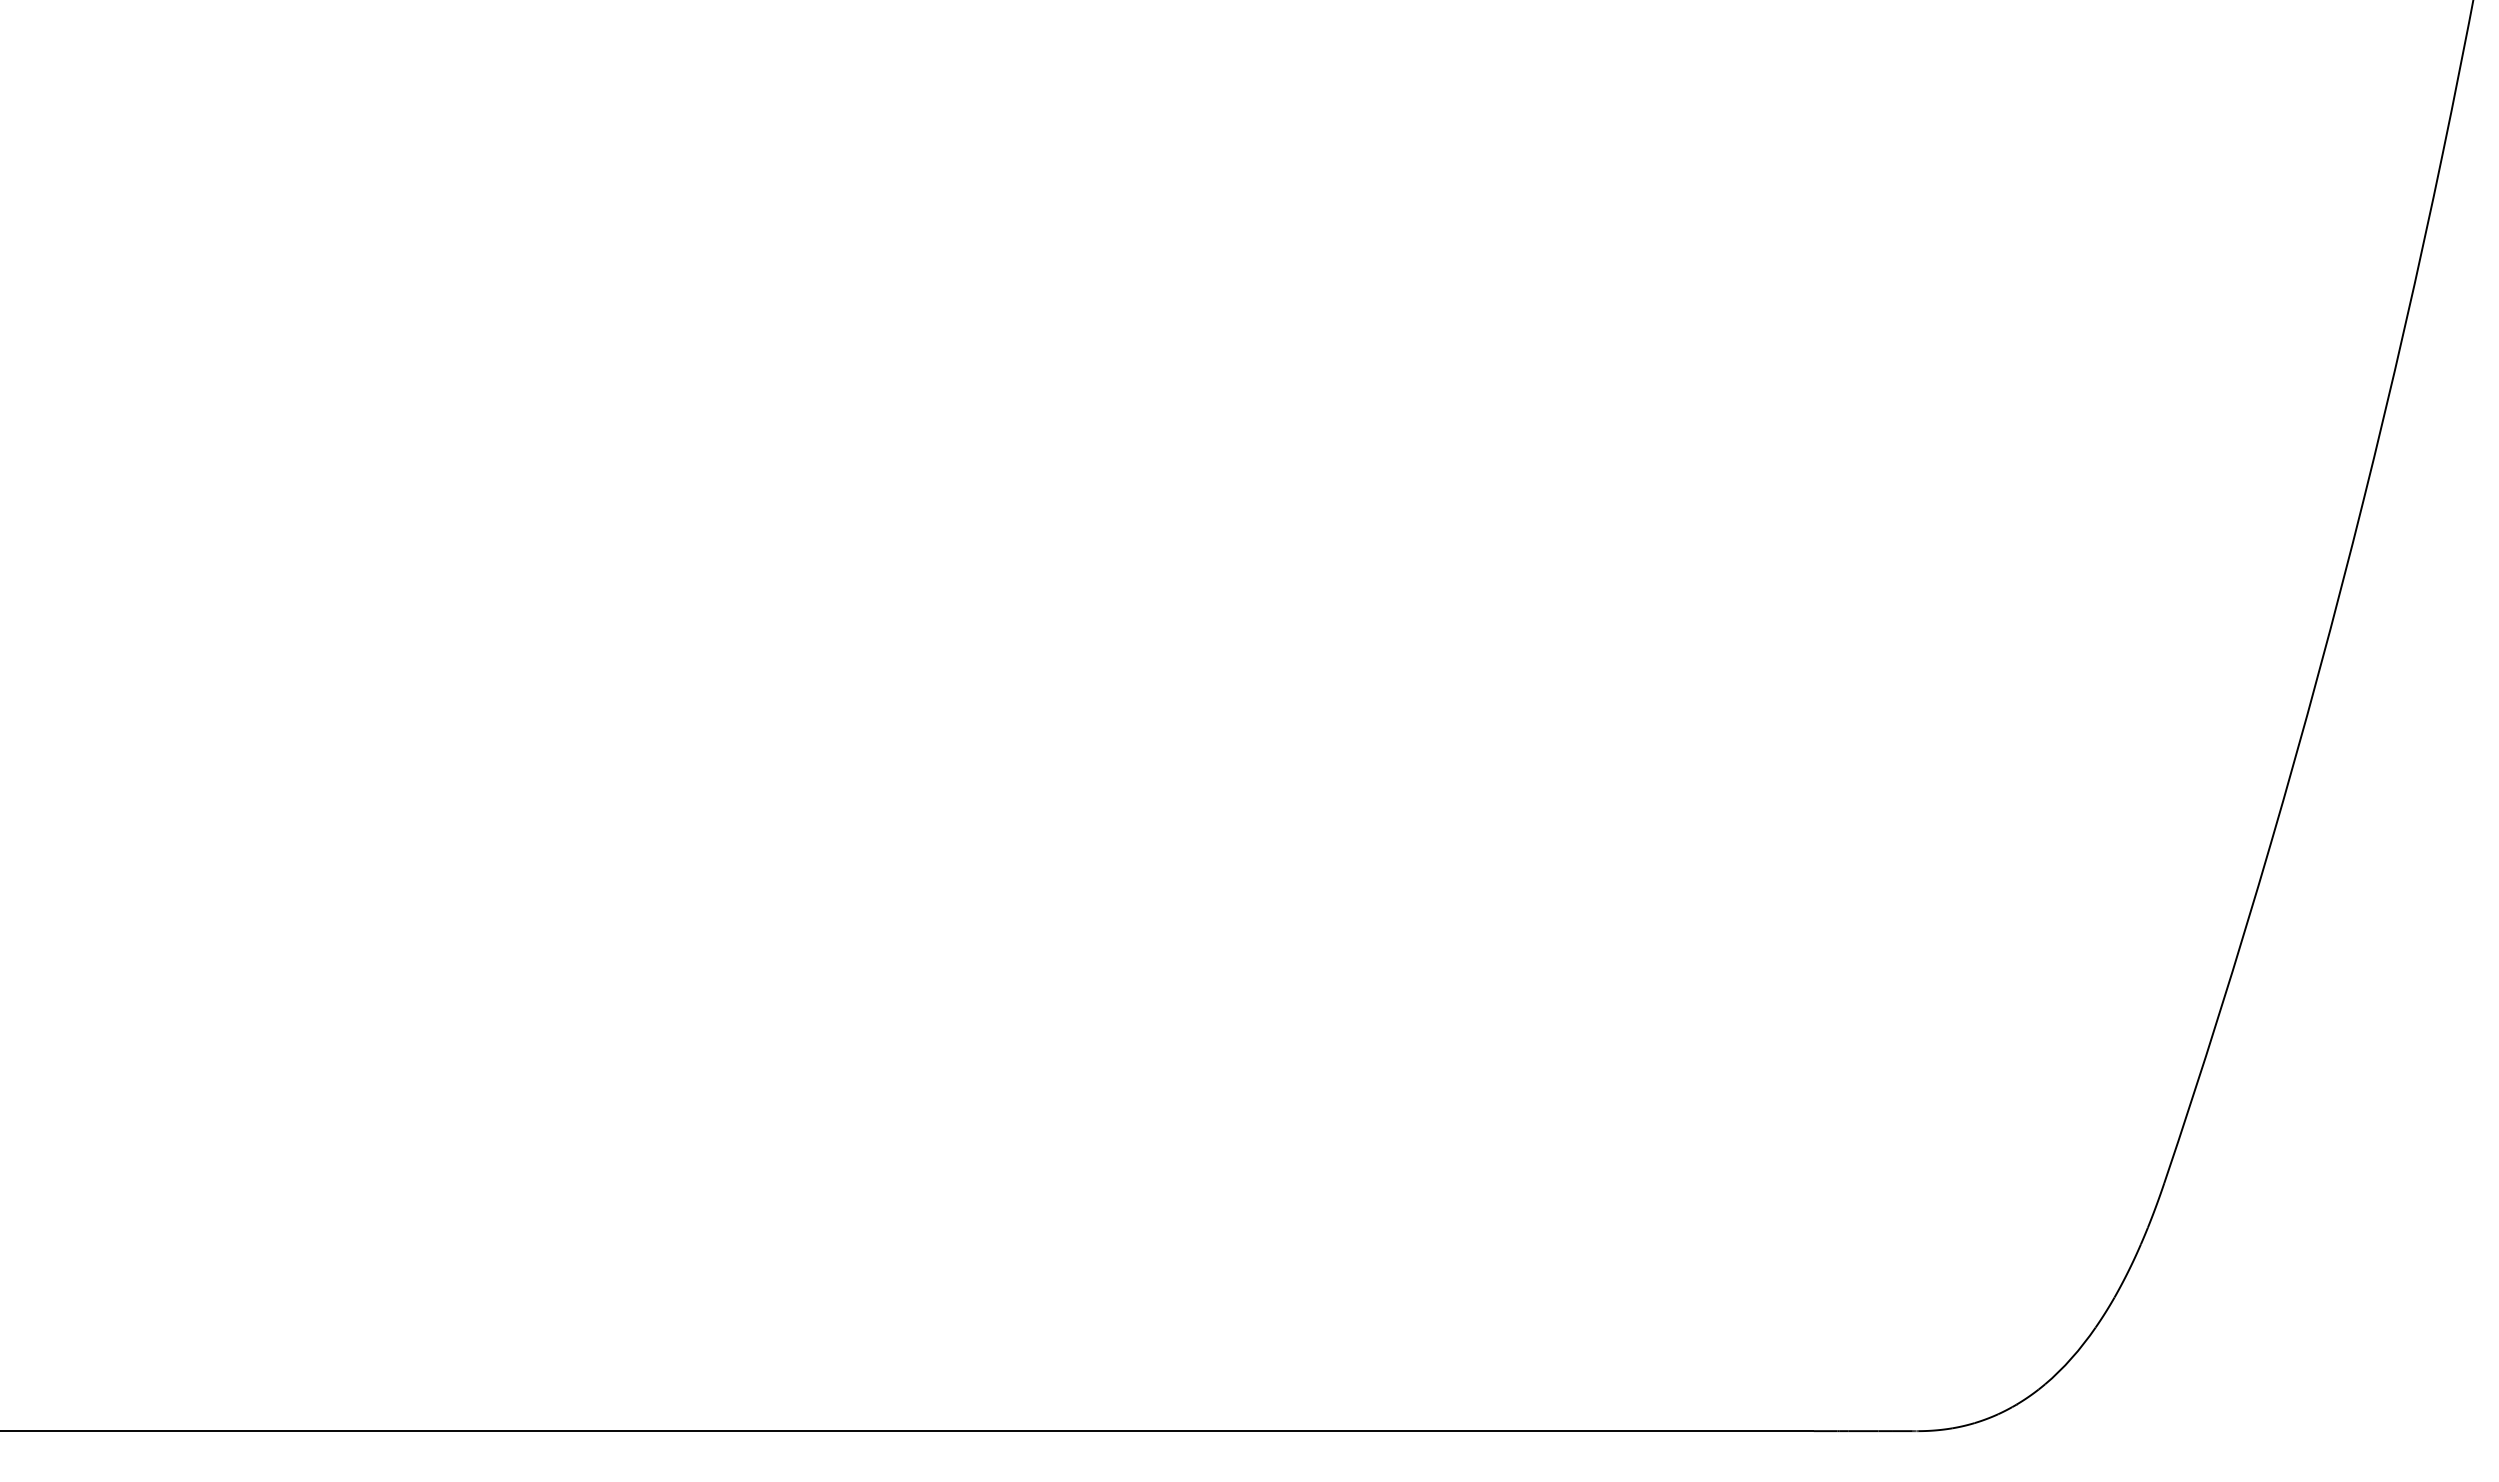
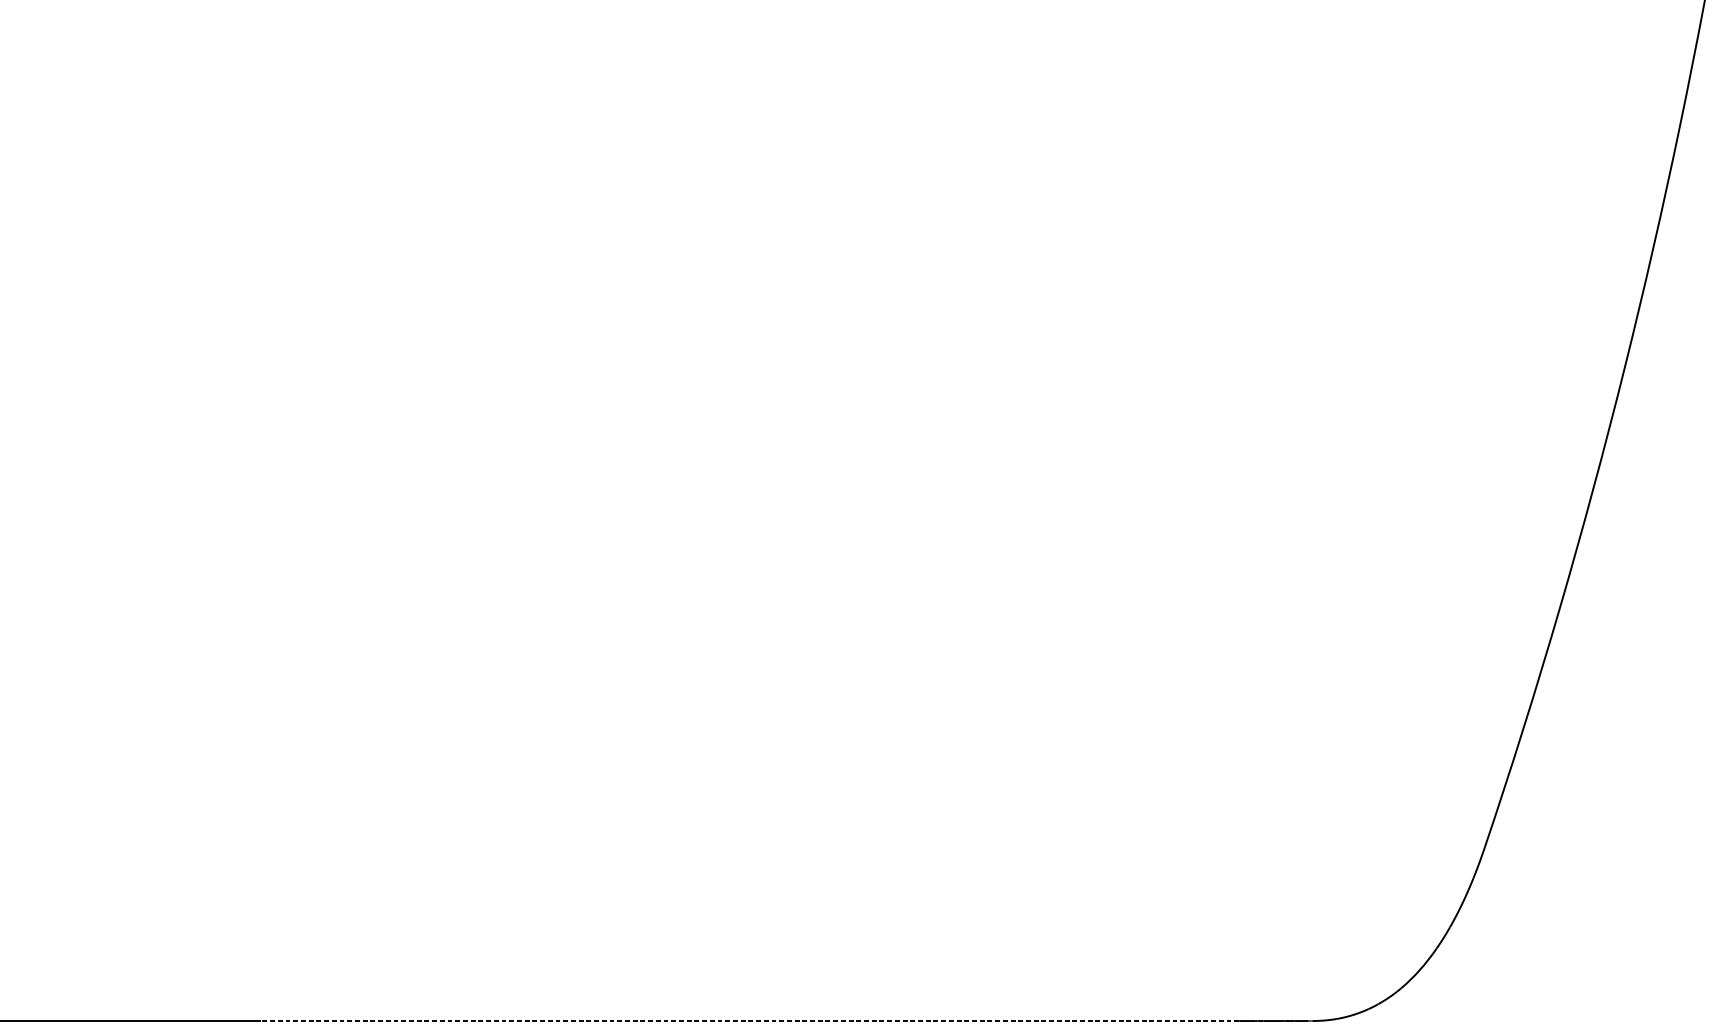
line: (1116, 1431) -> (750, 1021), solid -> dashed

